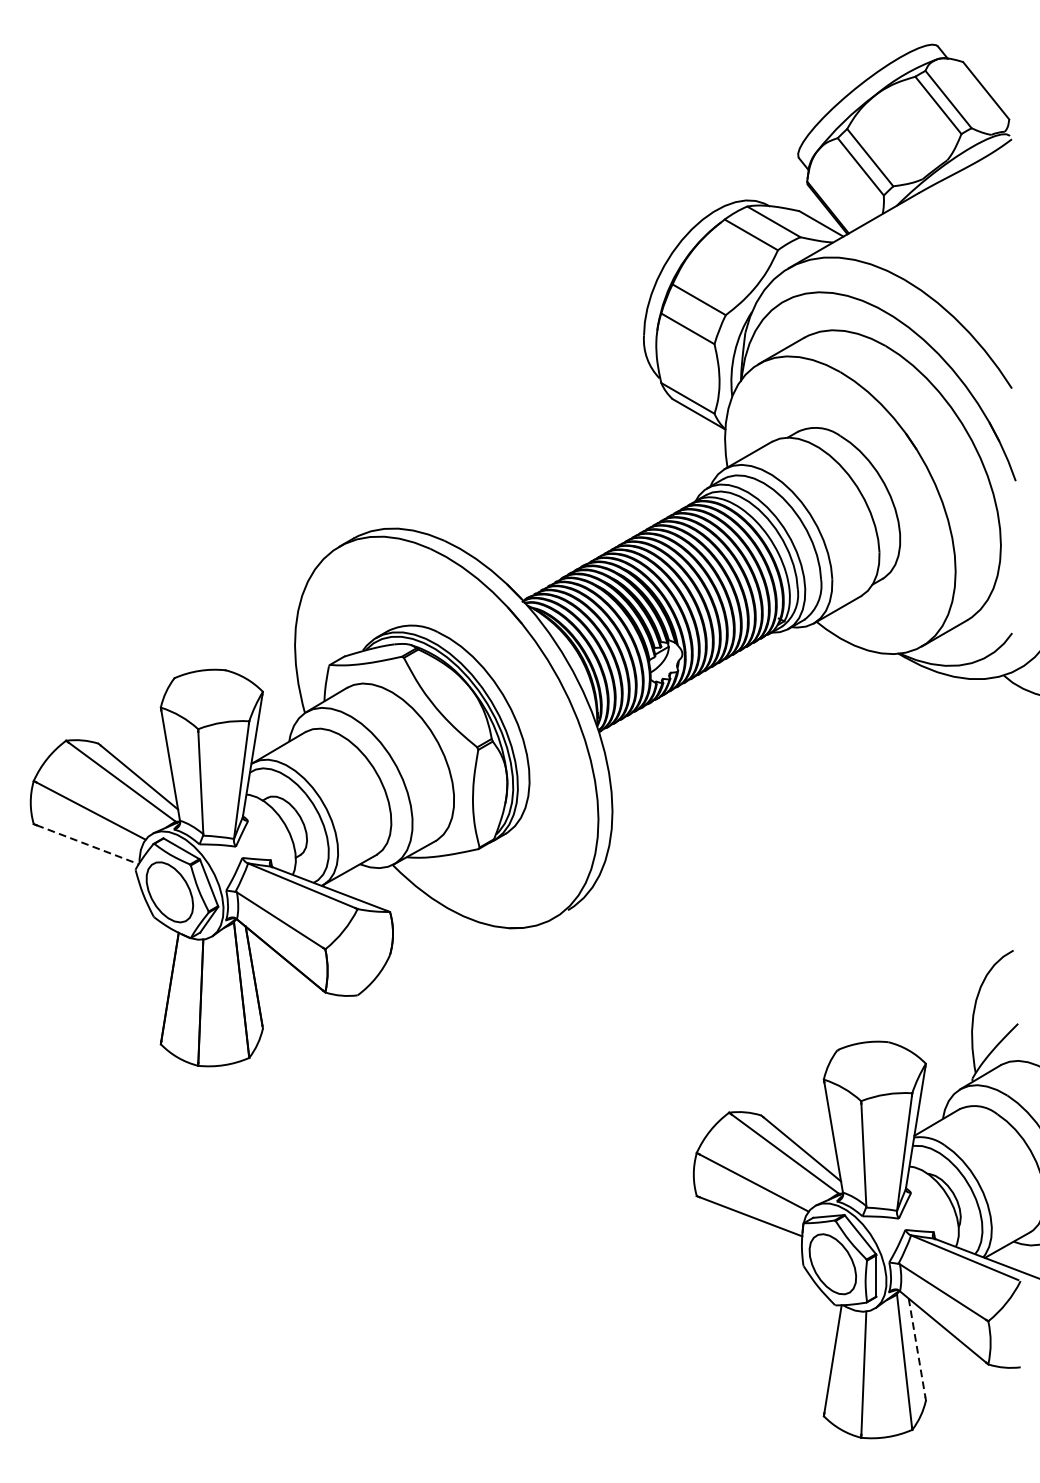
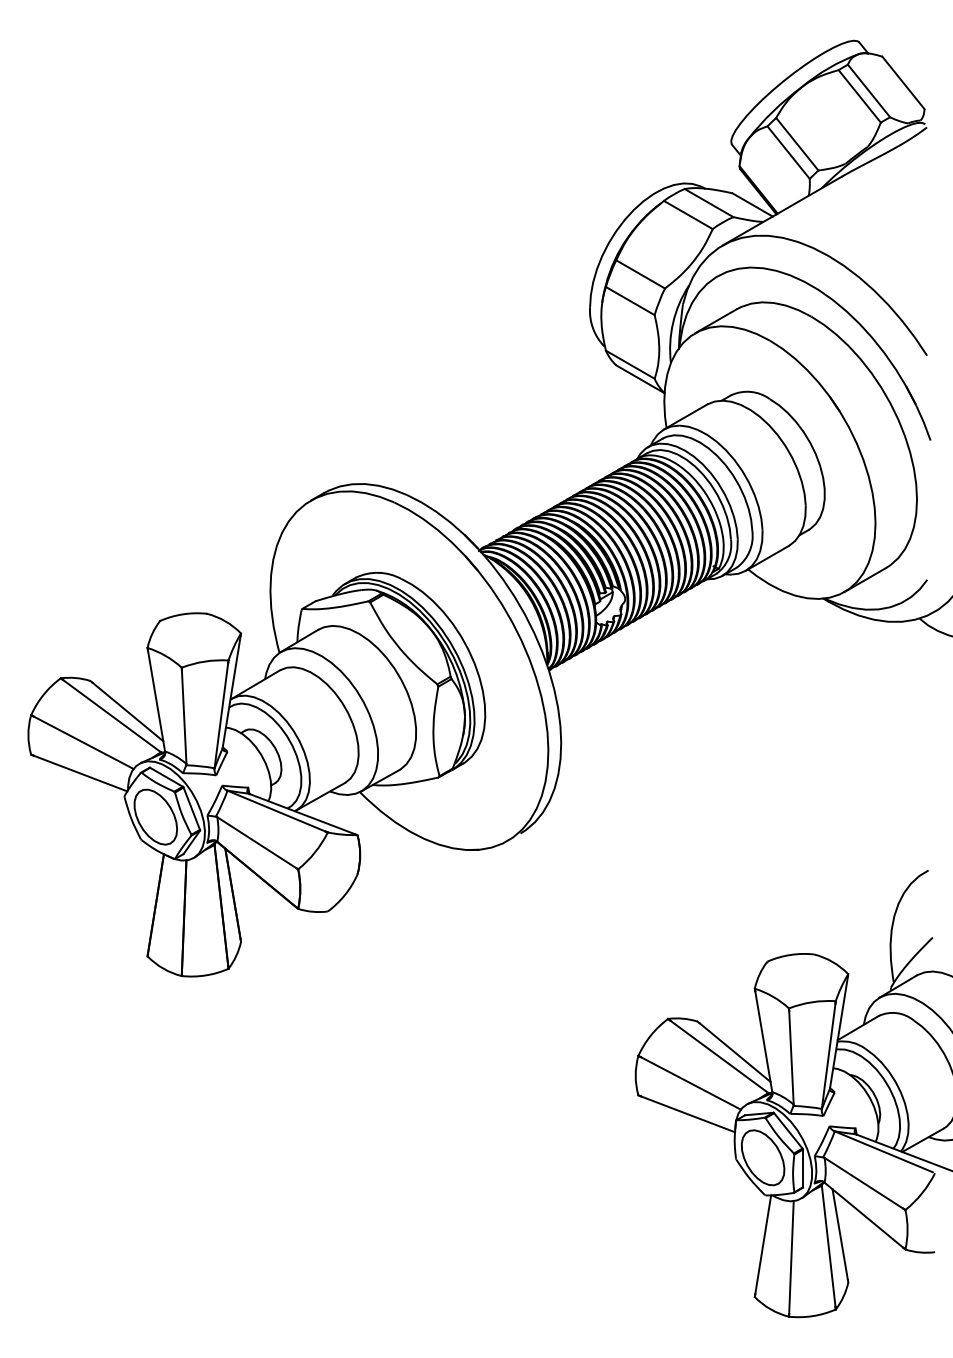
line: (88, 844) -> (81, 773), dashed -> solid
line: (917, 1349) -> (840, 1235), dashed -> solid

